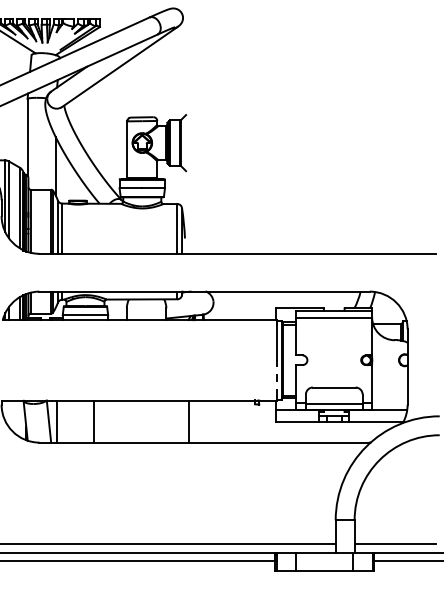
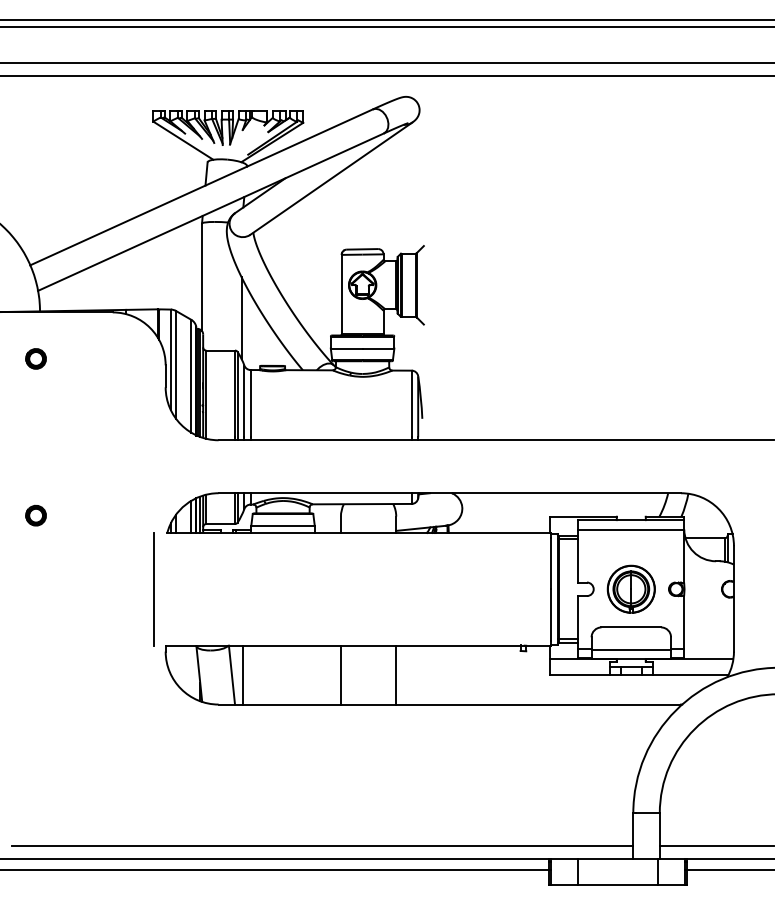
part: (333, 359) -> (630, 588), added
line: (276, 378) -> (550, 614), dashed -> solid
line: (93, 421) -> (340, 674), moved
line: (189, 421) -> (396, 674), moved

